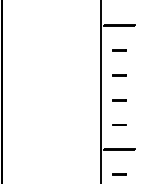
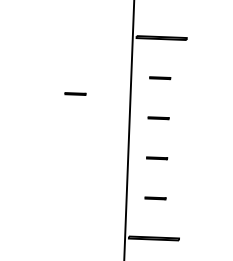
line: (67, 62) -> (75, 94), added

